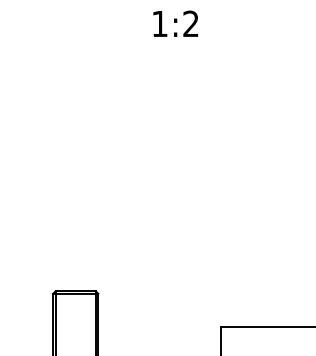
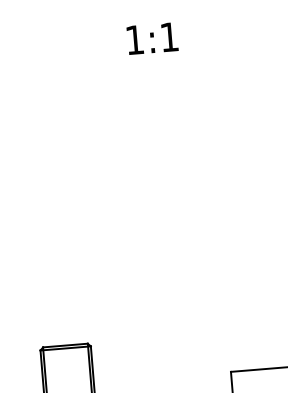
text: (190, 23) -> (168, 36), 1:2 -> 1:1

